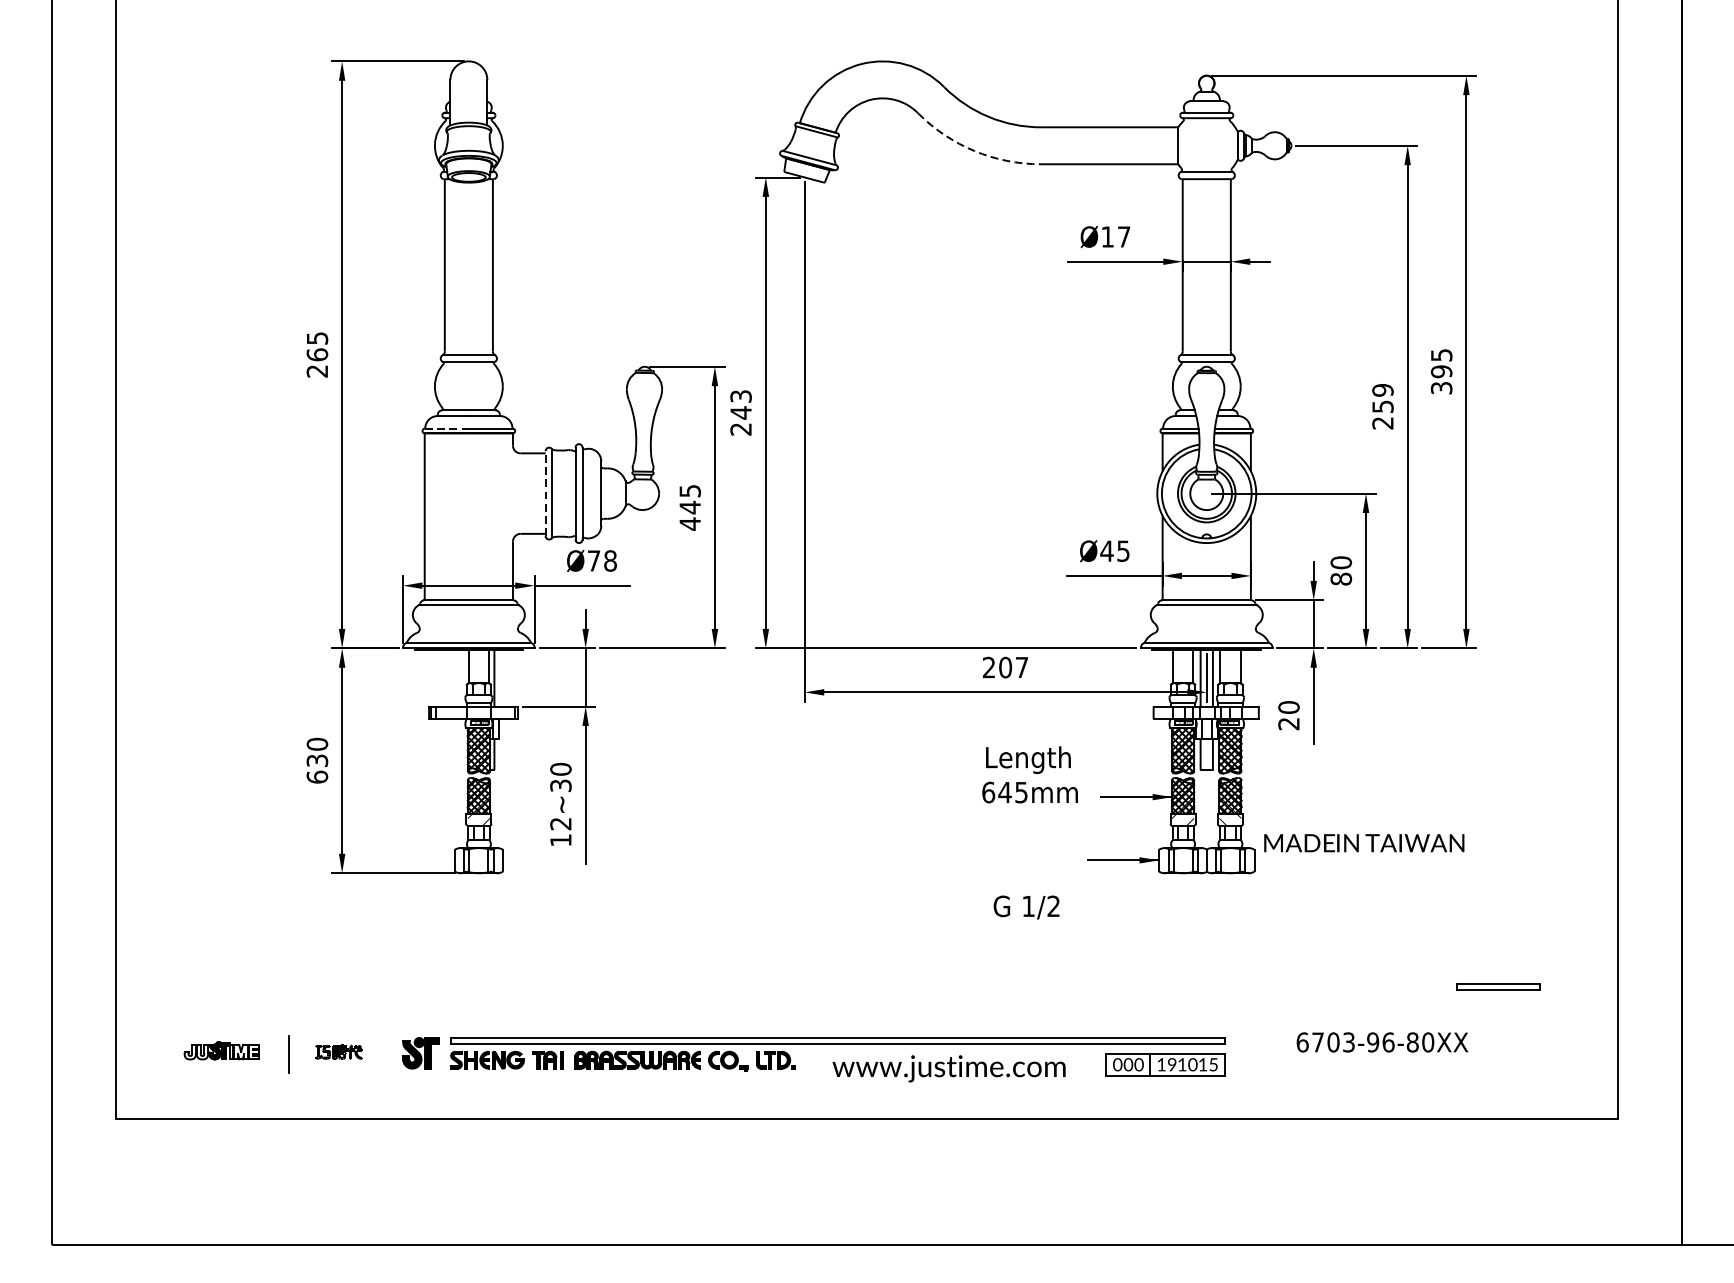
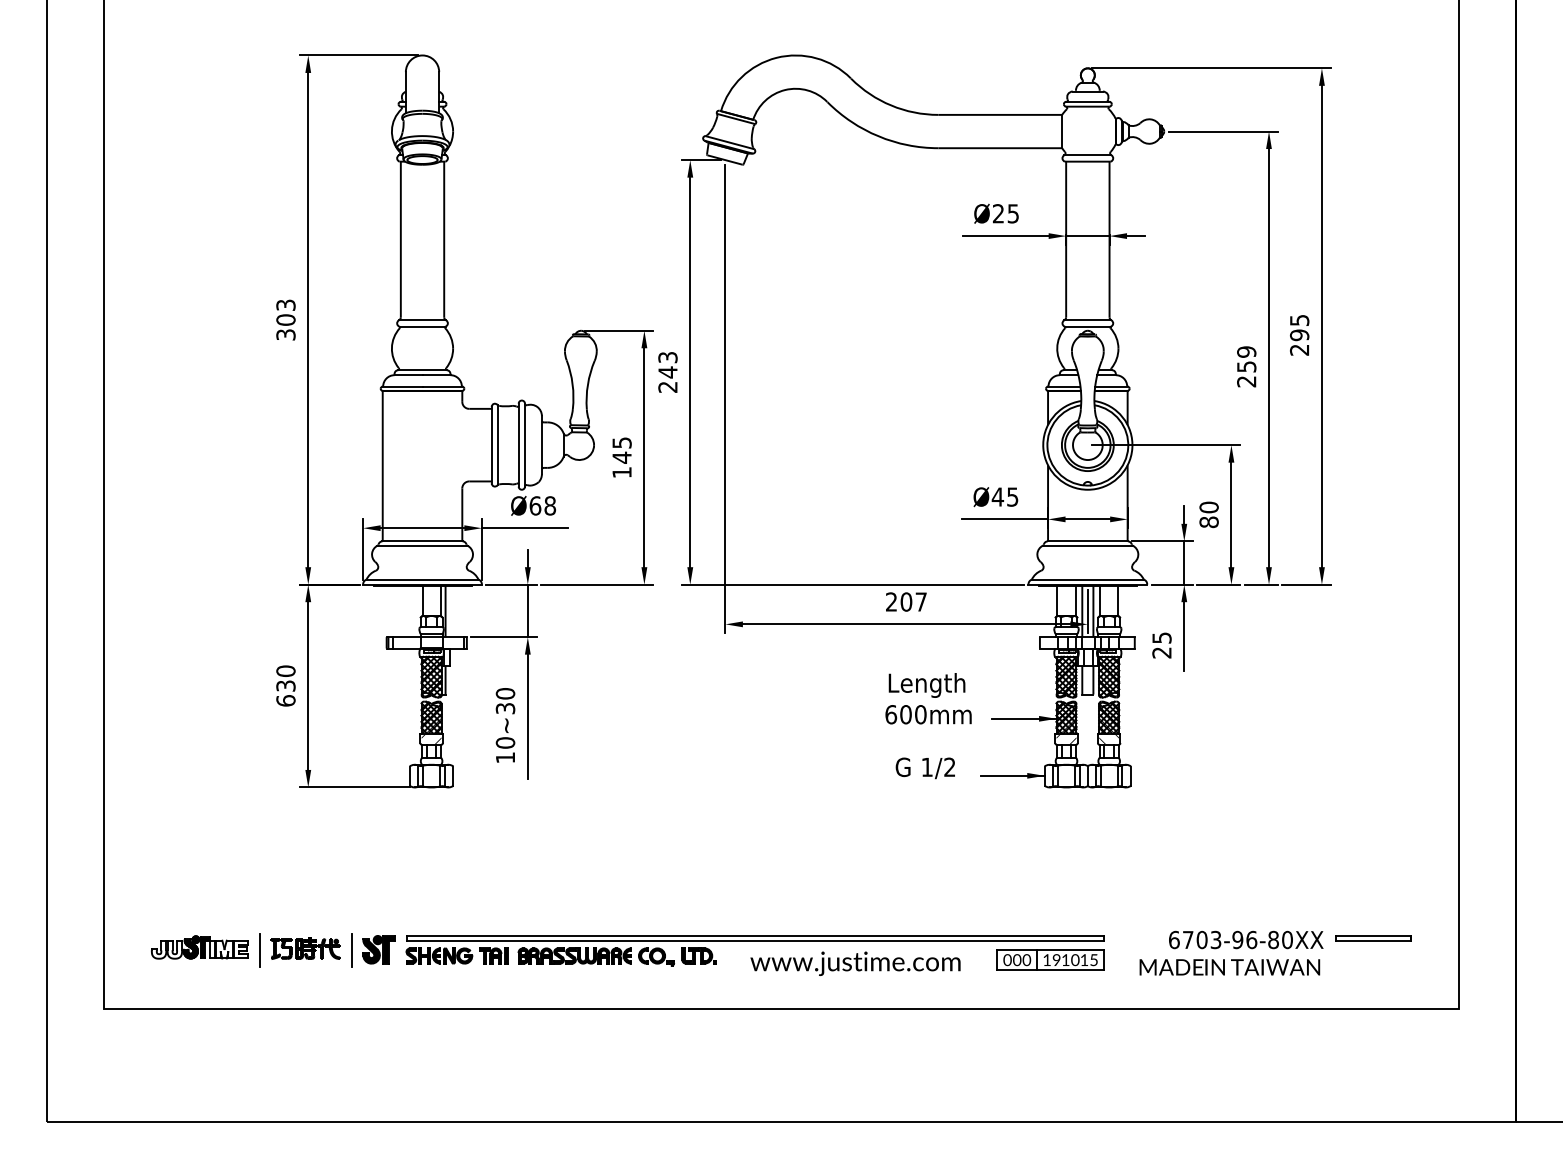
arc: (974, 151) -> (878, 136), dashed -> solid
text: (1115, 236) -> (1005, 213), Ø17 -> Ø25
text: (316, 354) -> (285, 319), 265 -> 303
text: (1441, 387) -> (1299, 349), 395 -> 295
line: (446, 428) -> (402, 386), dashed -> solid
line: (545, 492) -> (491, 444), dashed -> solid
text: (689, 523) -> (621, 472), 445 -> 145
text: (594, 560) -> (535, 505), Ø78 -> Ø68
text: (1288, 706) -> (1161, 637), 20 -> 25
text: (1012, 792) -> (912, 714), 645mm -> 600mm
text: (560, 823) -> (505, 742), 12~30 -> 10~30
text: (1363, 843) -> (1229, 967), moved
text: (1025, 907) -> (924, 768), moved
part: (1498, 986) -> (1373, 938), moved
part: (221, 1050) -> (199, 947), size x1.43
part: (339, 1051) -> (305, 948), size x1.67
line: (390, 1054) -> (351, 950), added

